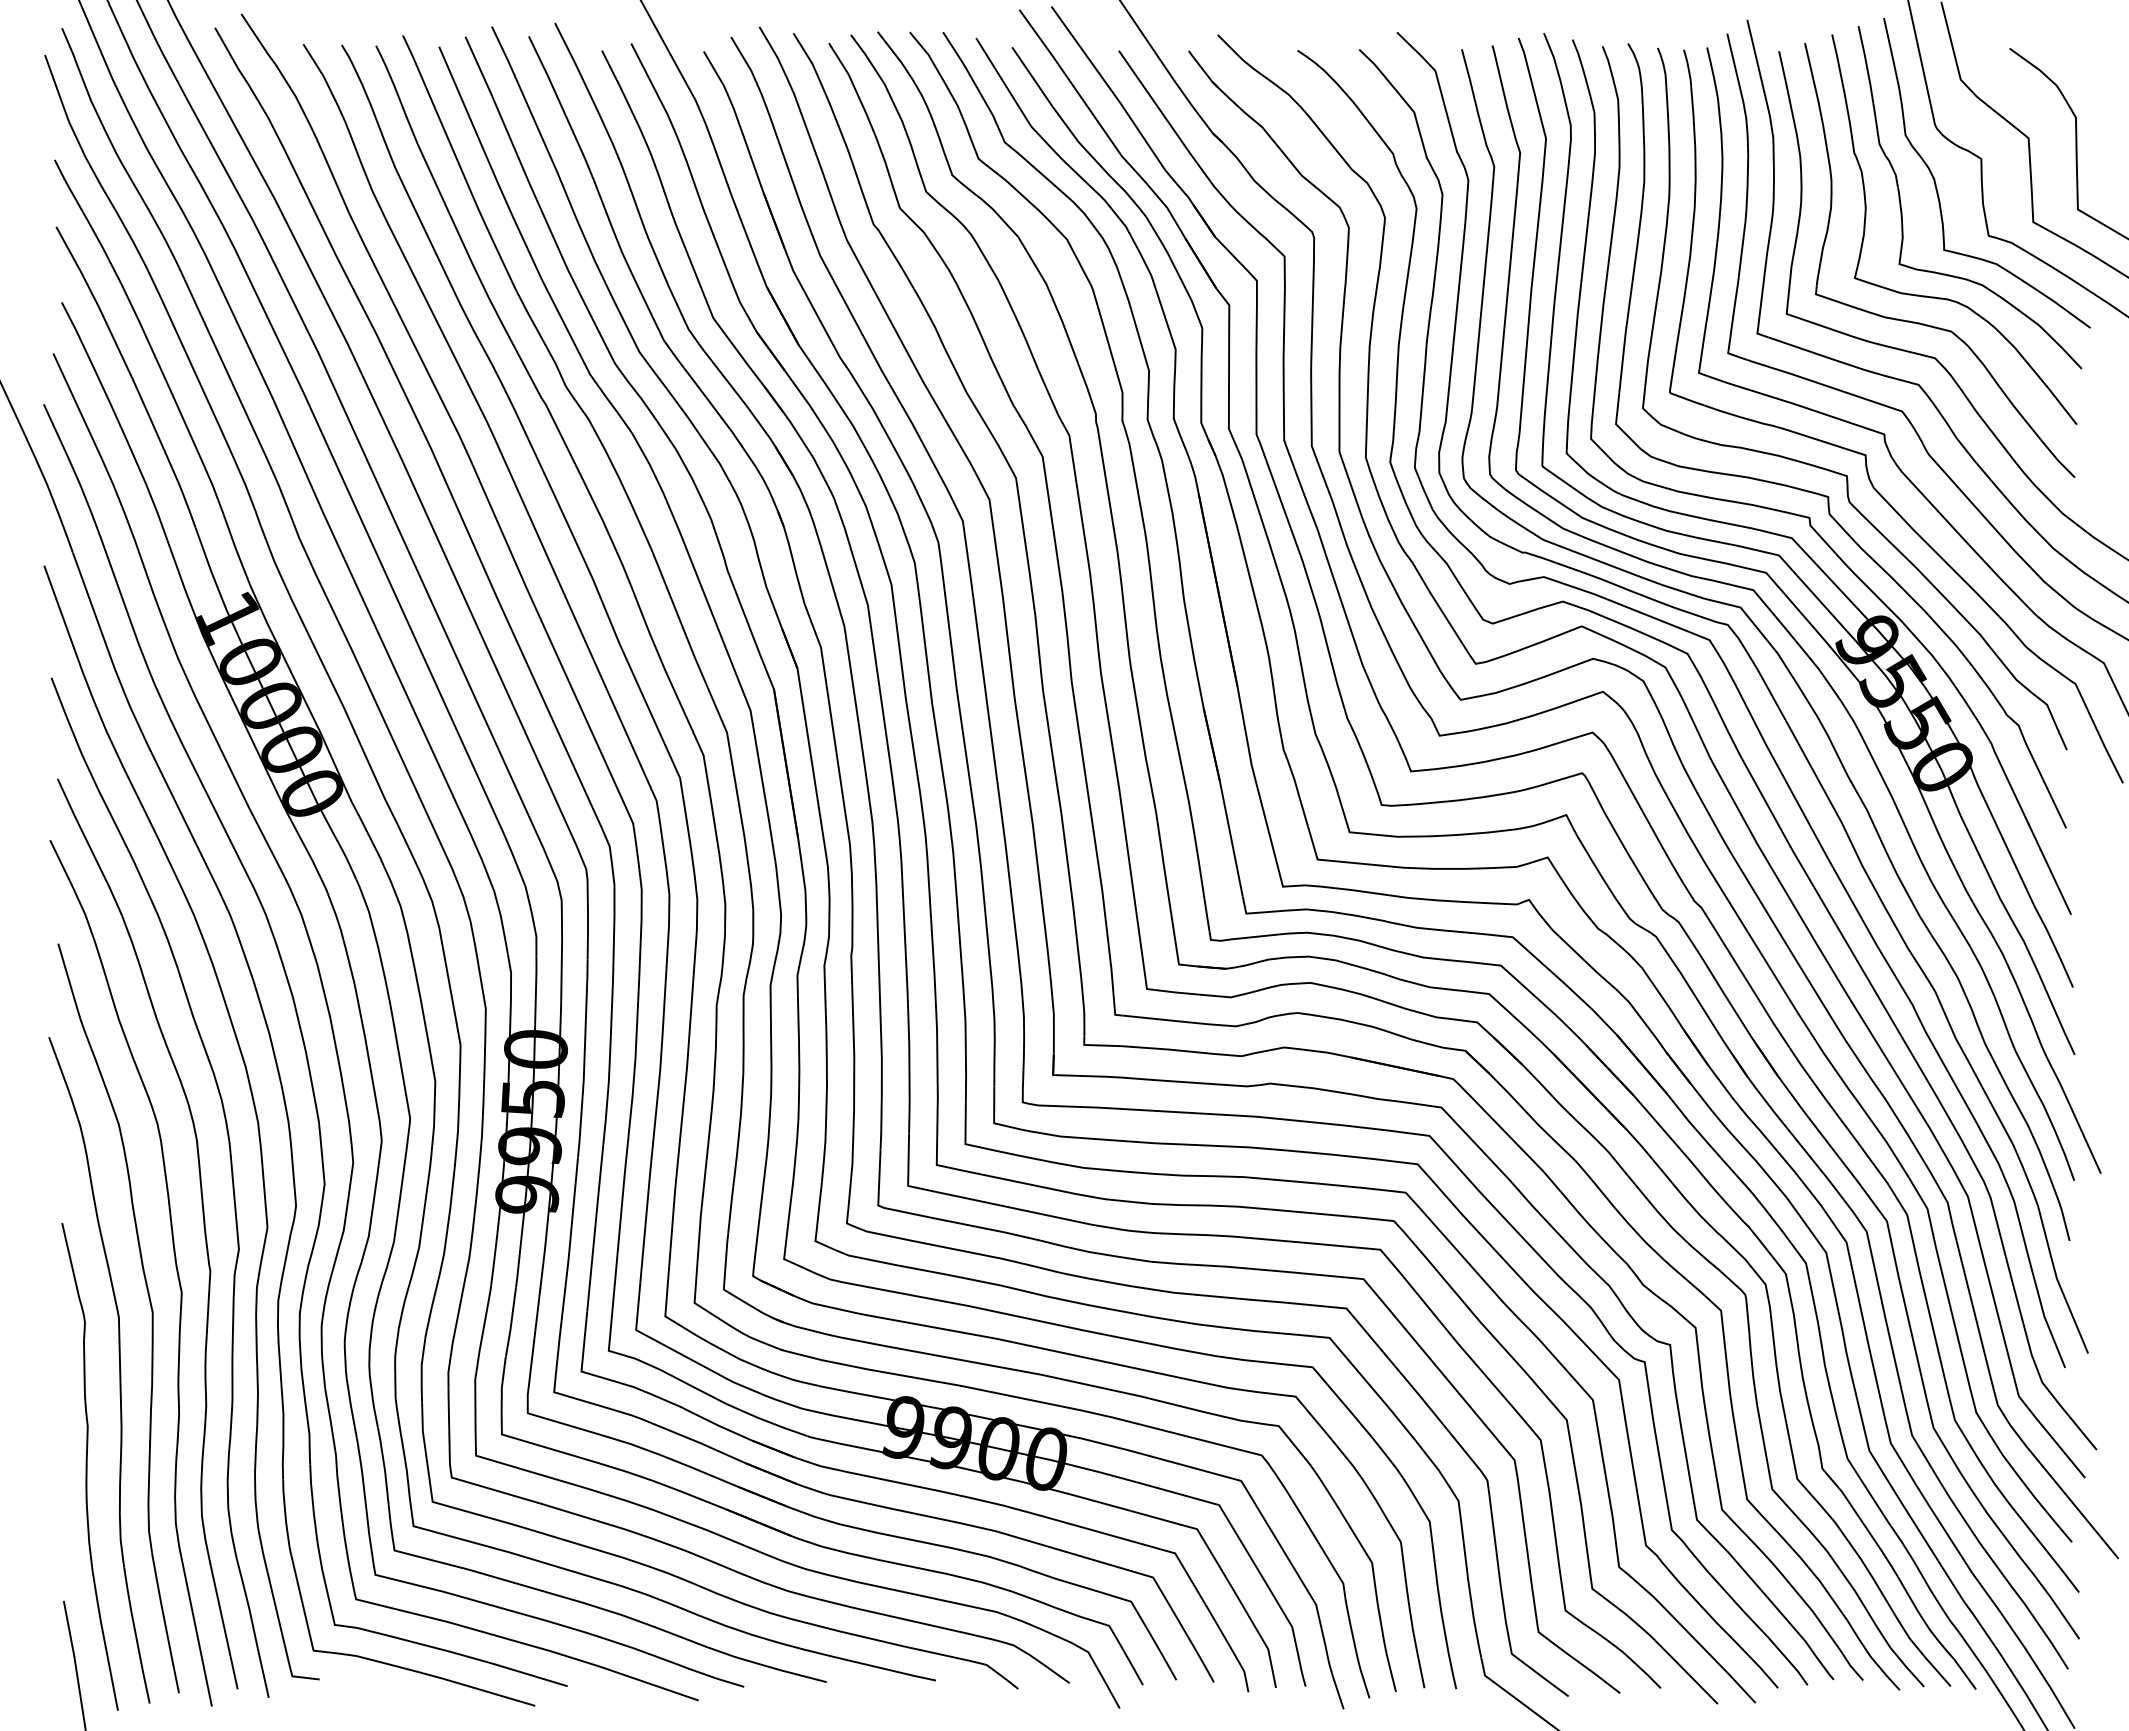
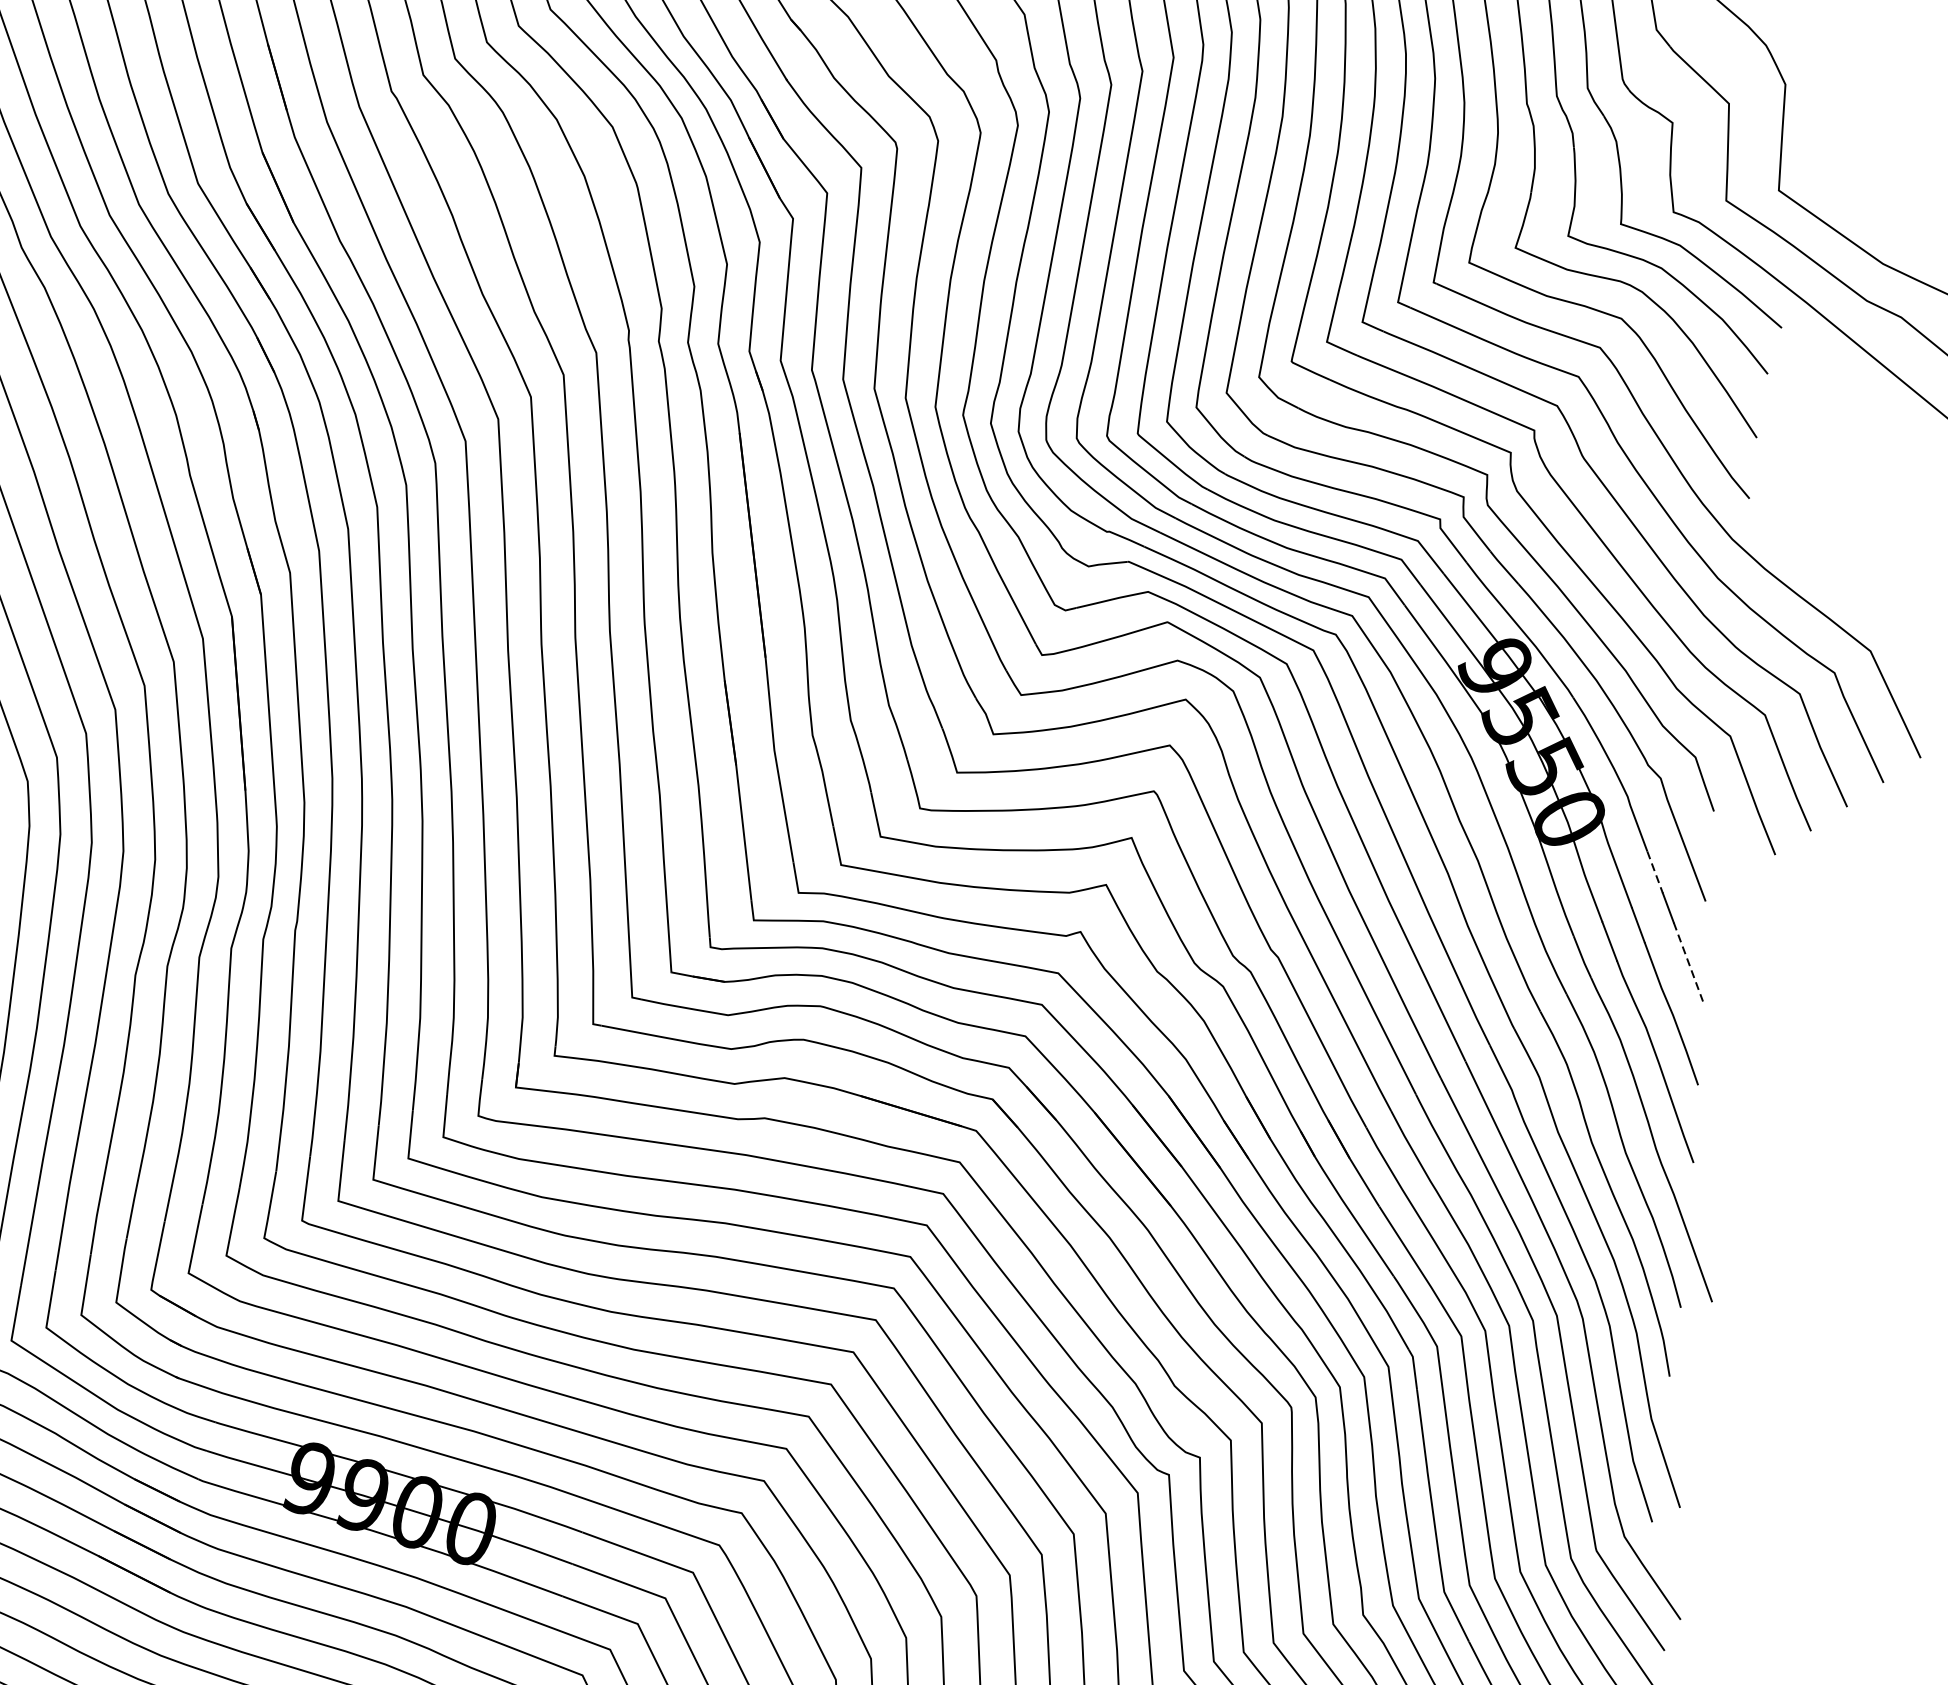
line: (2020, 807) -> (1655, 873), solid -> dashed
line: (2056, 882) -> (1689, 962), solid -> dashed

